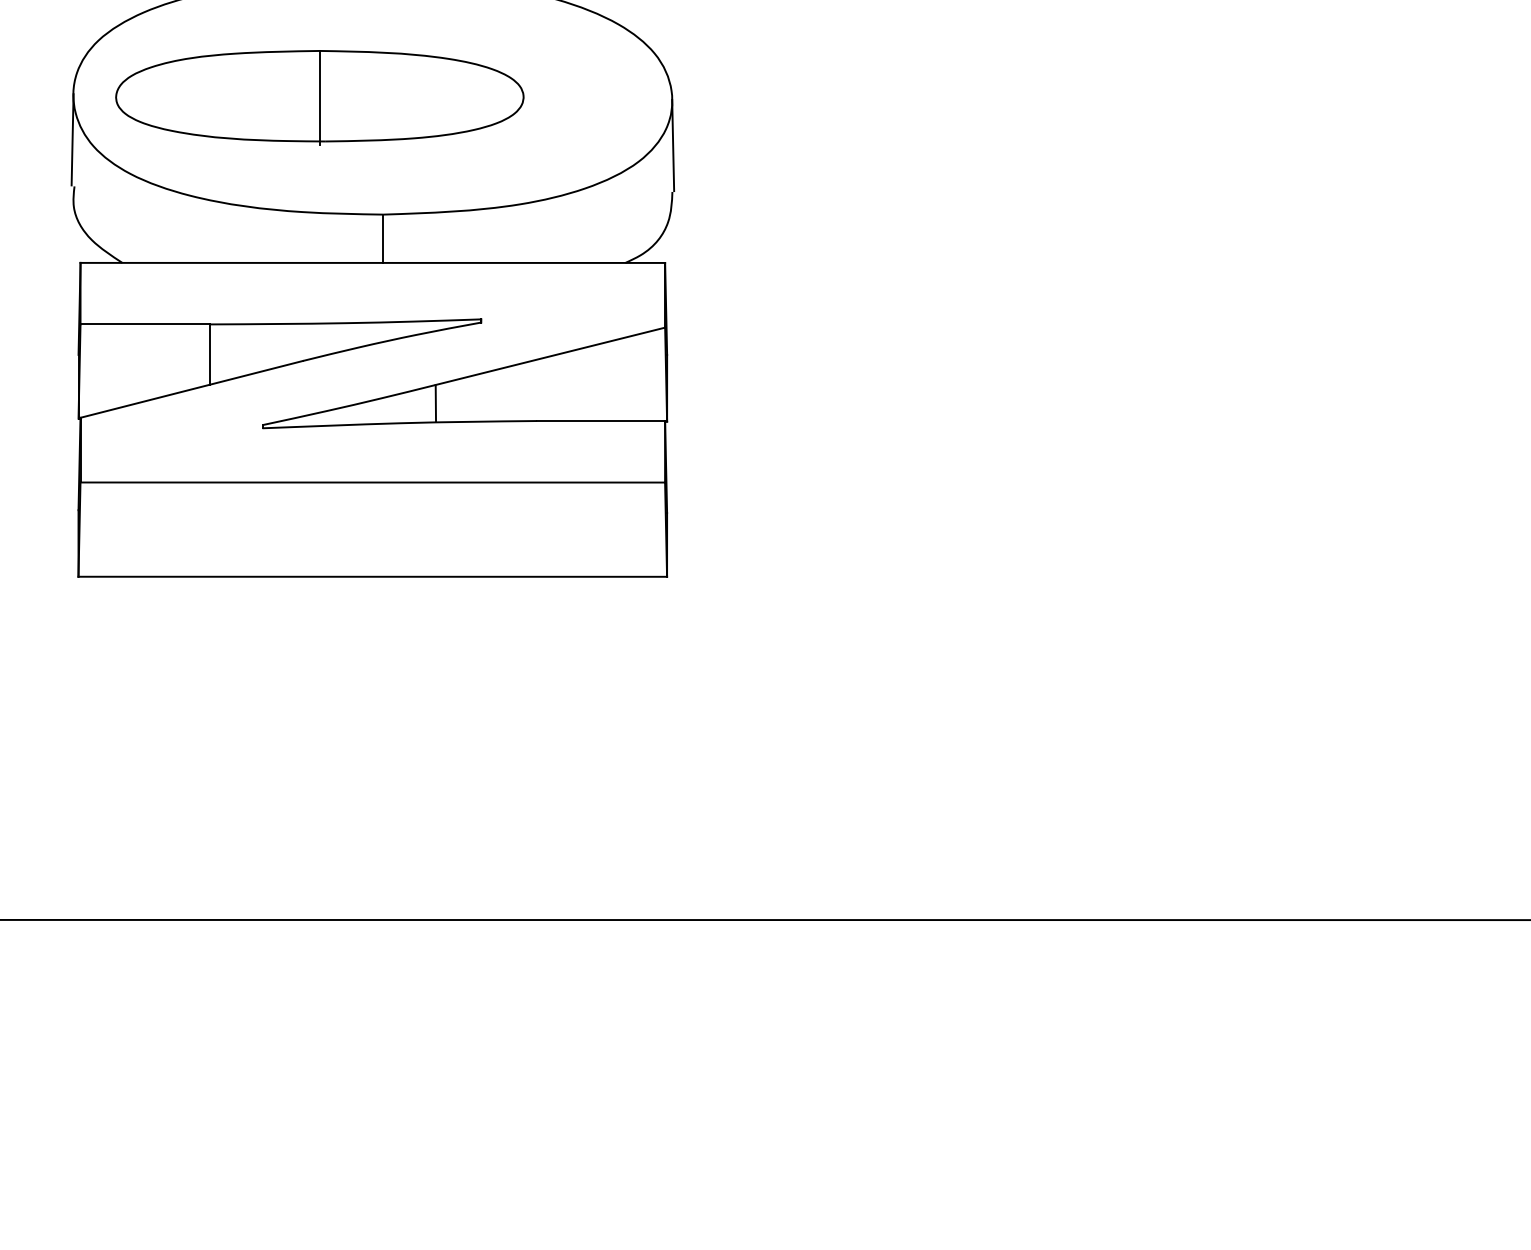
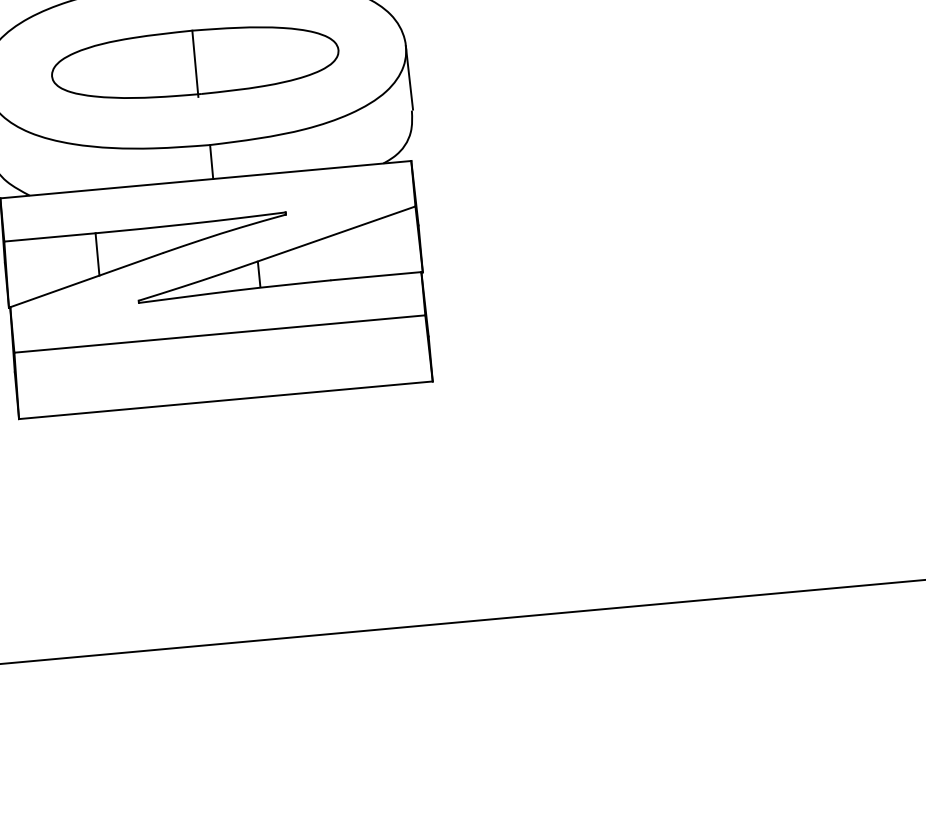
part: (319, 97) -> (195, 63), moved

